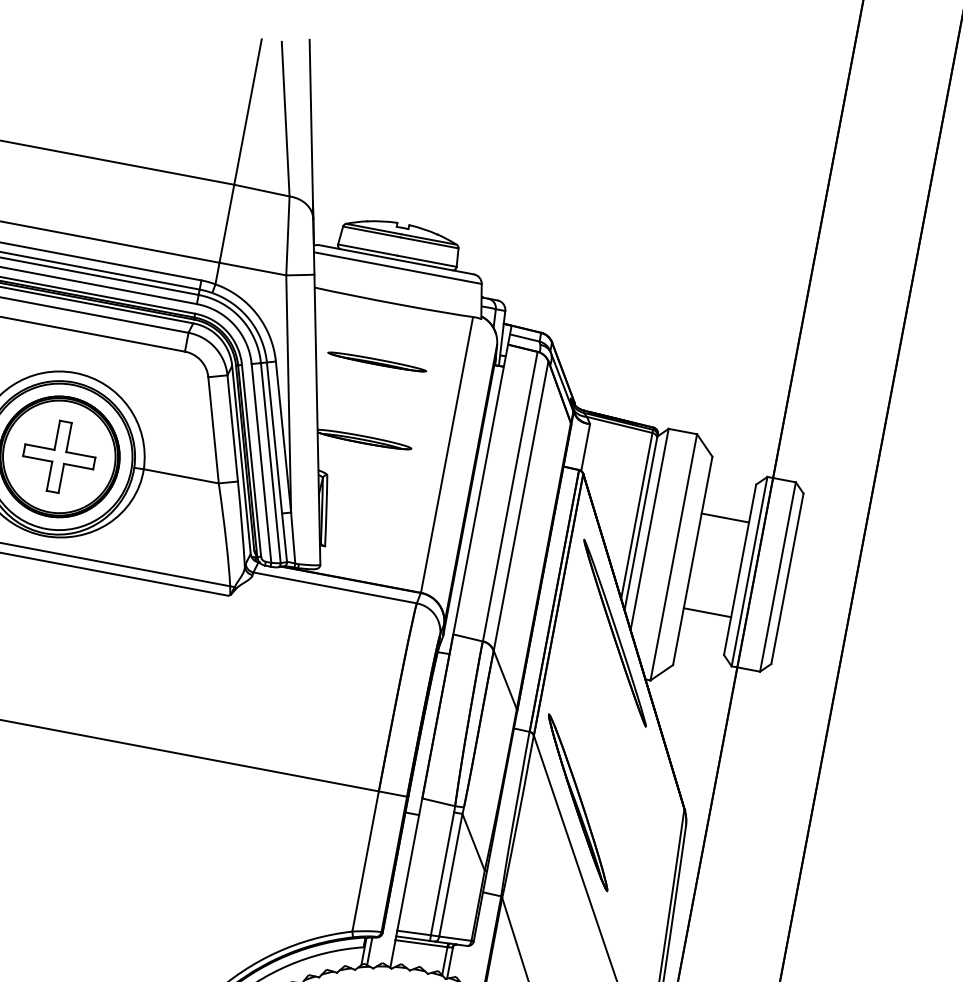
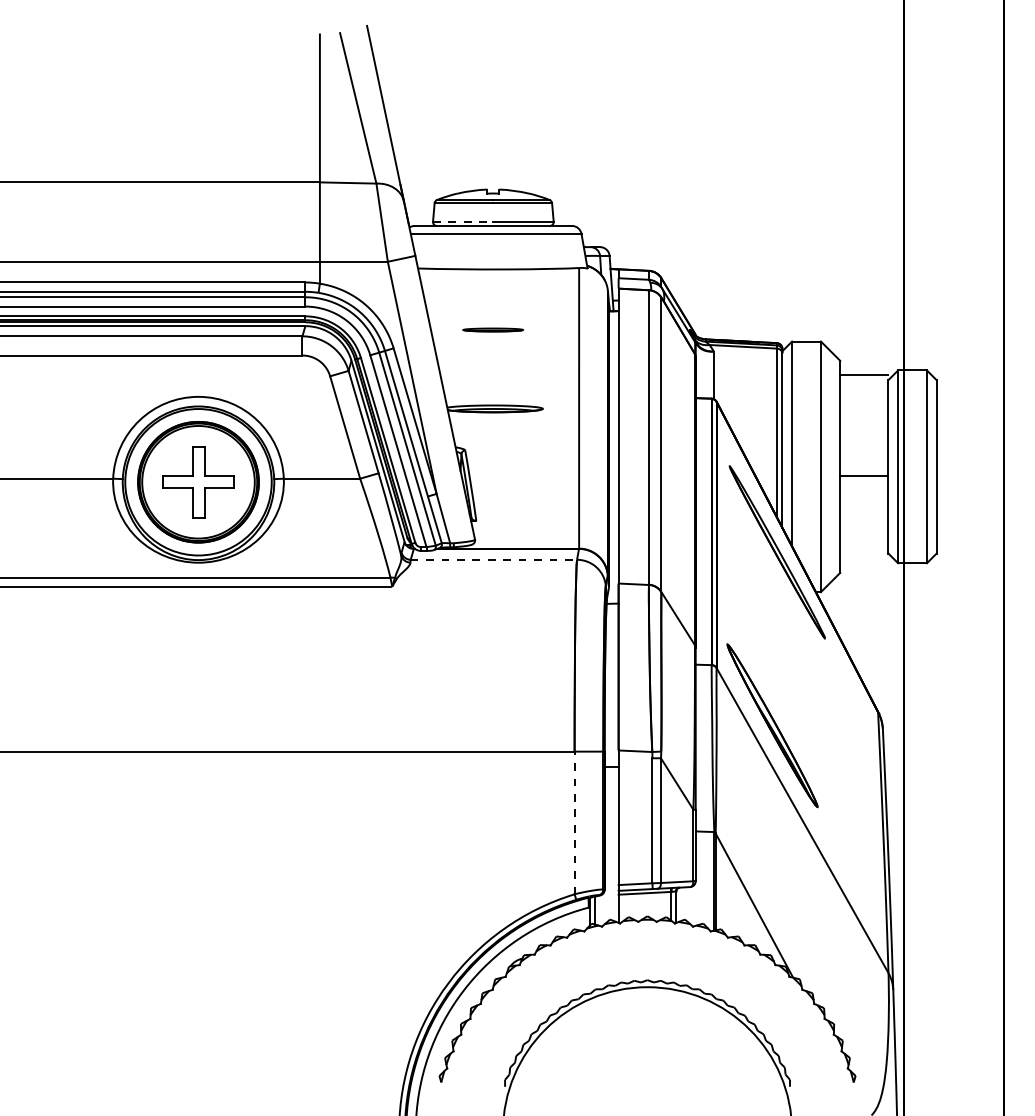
line: (368, 249) -> (463, 221), solid -> dashed
part: (376, 361) -> (492, 329), size x0.6
line: (725, 517) -> (864, 374), moved
line: (335, 587) -> (494, 559), solid -> dashed
line: (707, 613) -> (864, 476), moved
line: (365, 861) -> (574, 822), solid -> dashed

